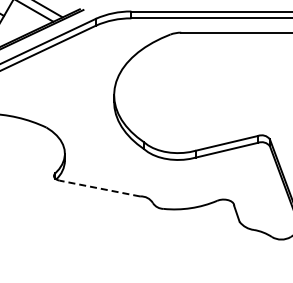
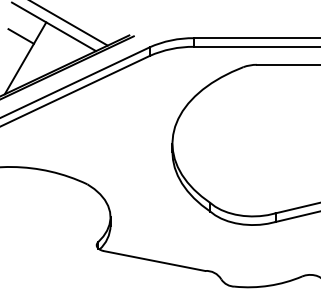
line: (99, 188) -> (154, 260), dashed -> solid

